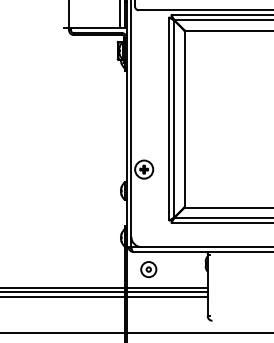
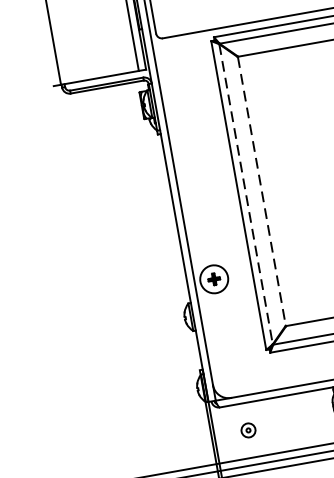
line: (174, 119) -> (246, 194), solid -> dashed
line: (184, 119) -> (261, 192), solid -> dashed
part: (148, 269) -> (247, 430), size x0.6

